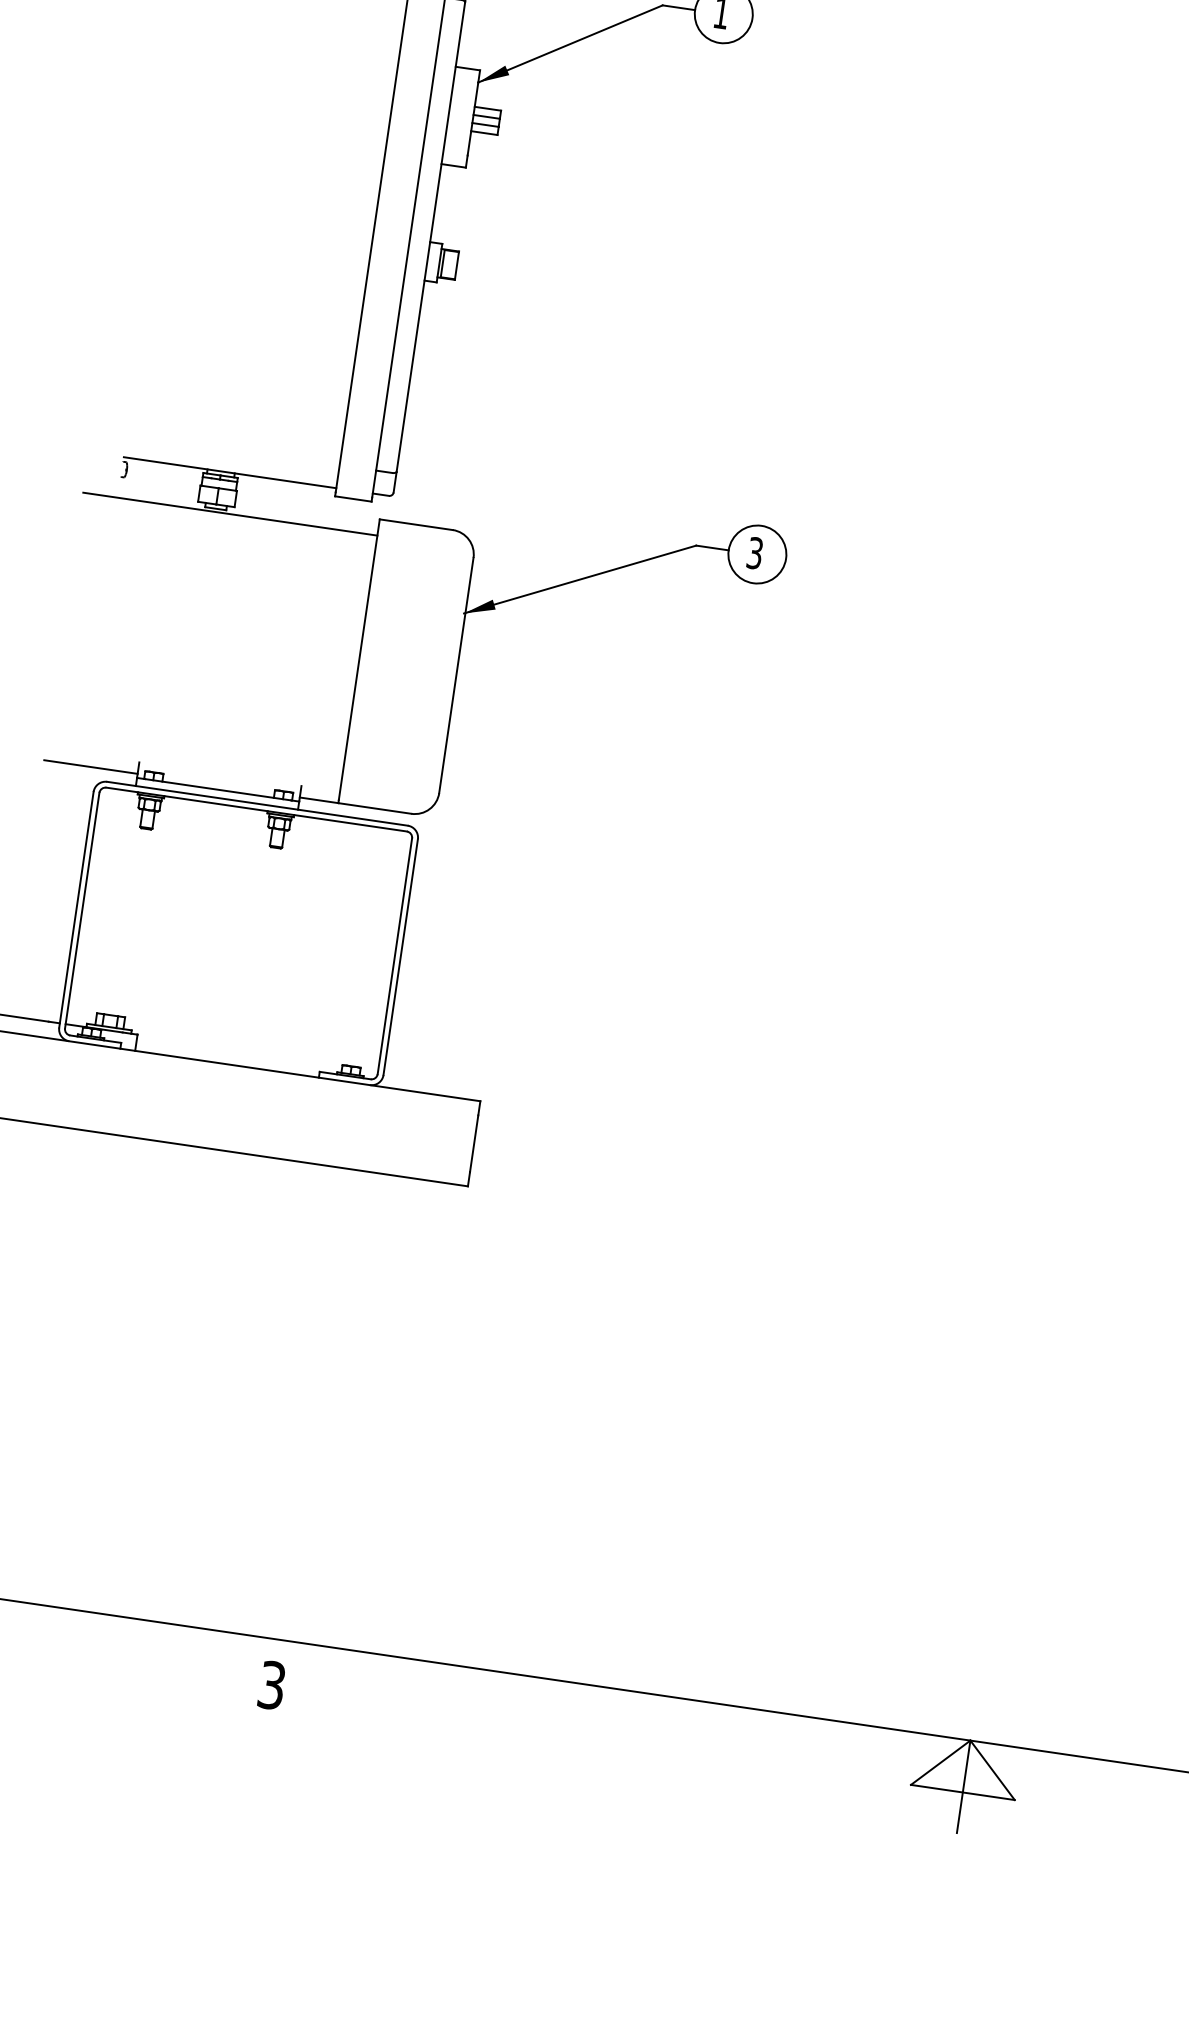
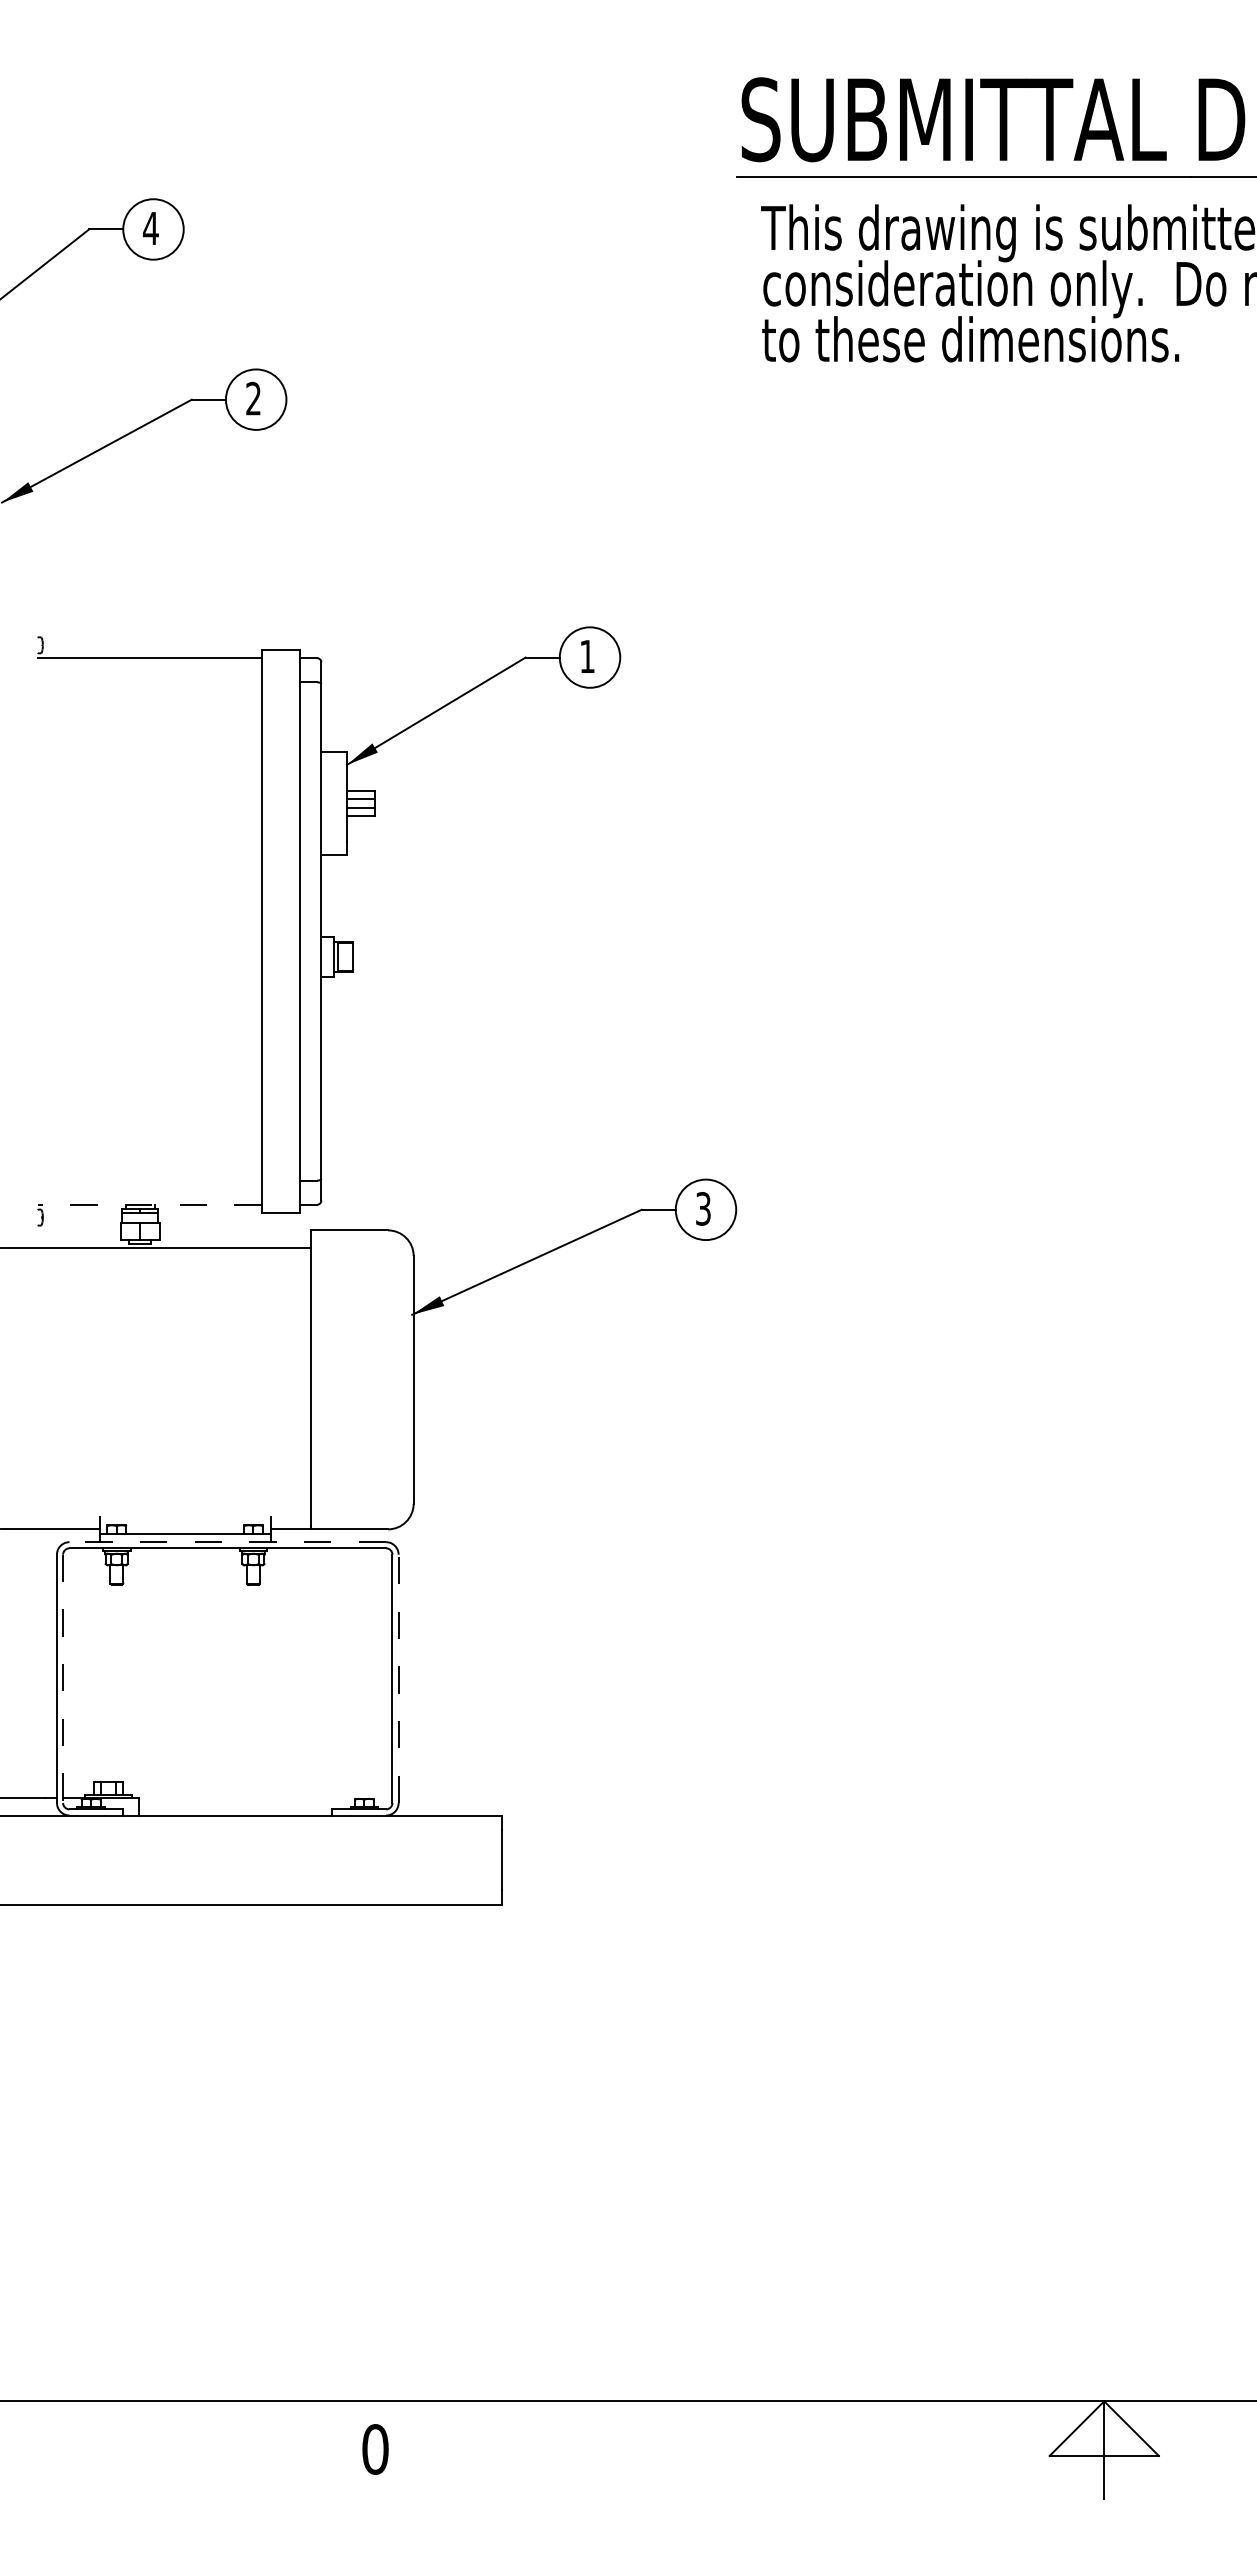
line: (229, 472) -> (149, 1204), solid -> dashed
line: (257, 804) -> (227, 1542), solid -> dashed
line: (82, 911) -> (63, 1679), solid -> dashed
line: (400, 956) -> (398, 1678), solid -> dashed
text: (272, 1685) -> (375, 2449), 3 -> 0

